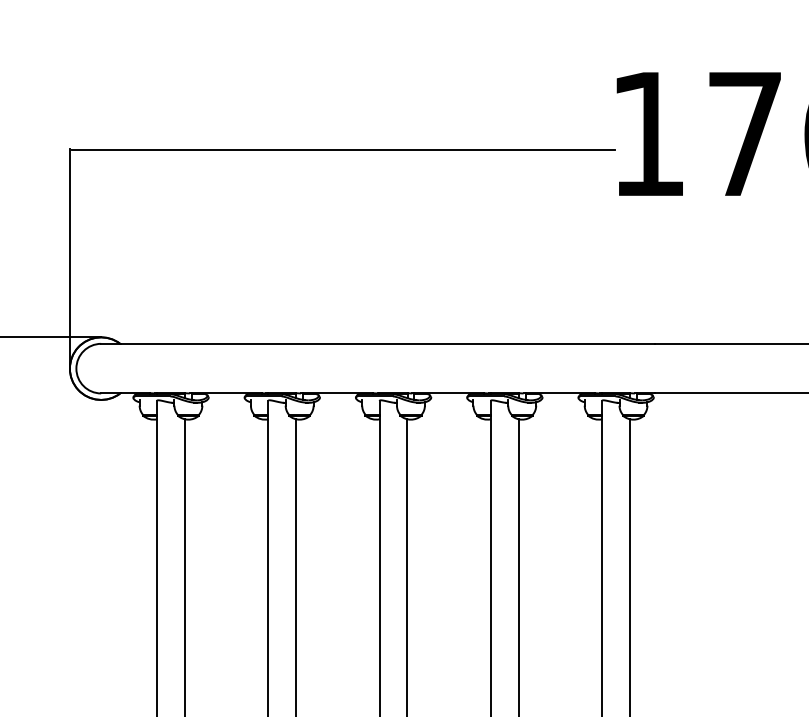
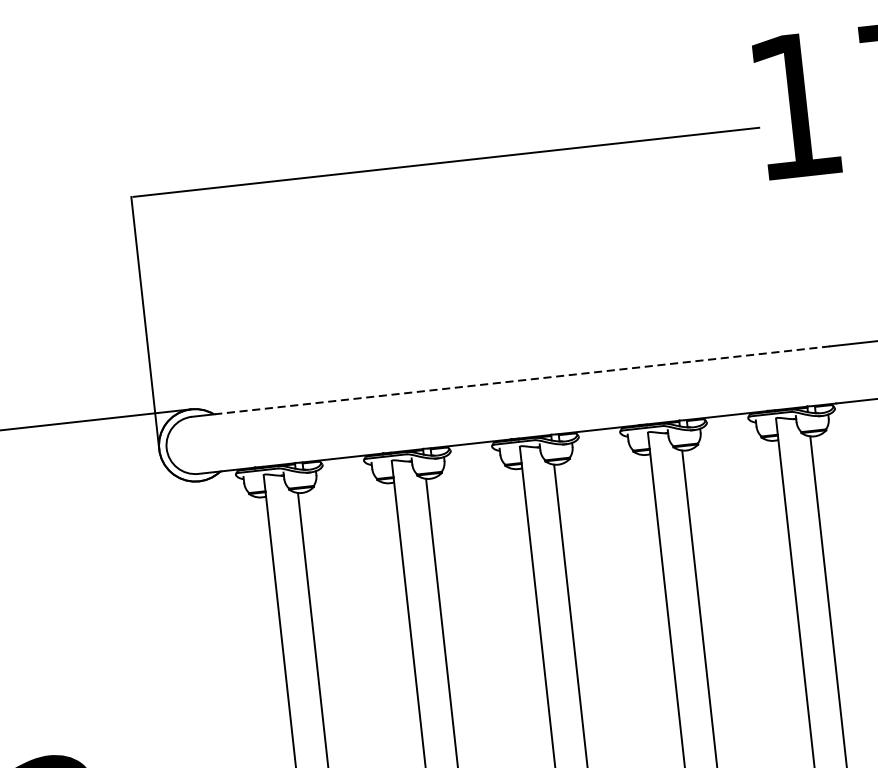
line: (387, 343) -> (521, 380), solid -> dashed

